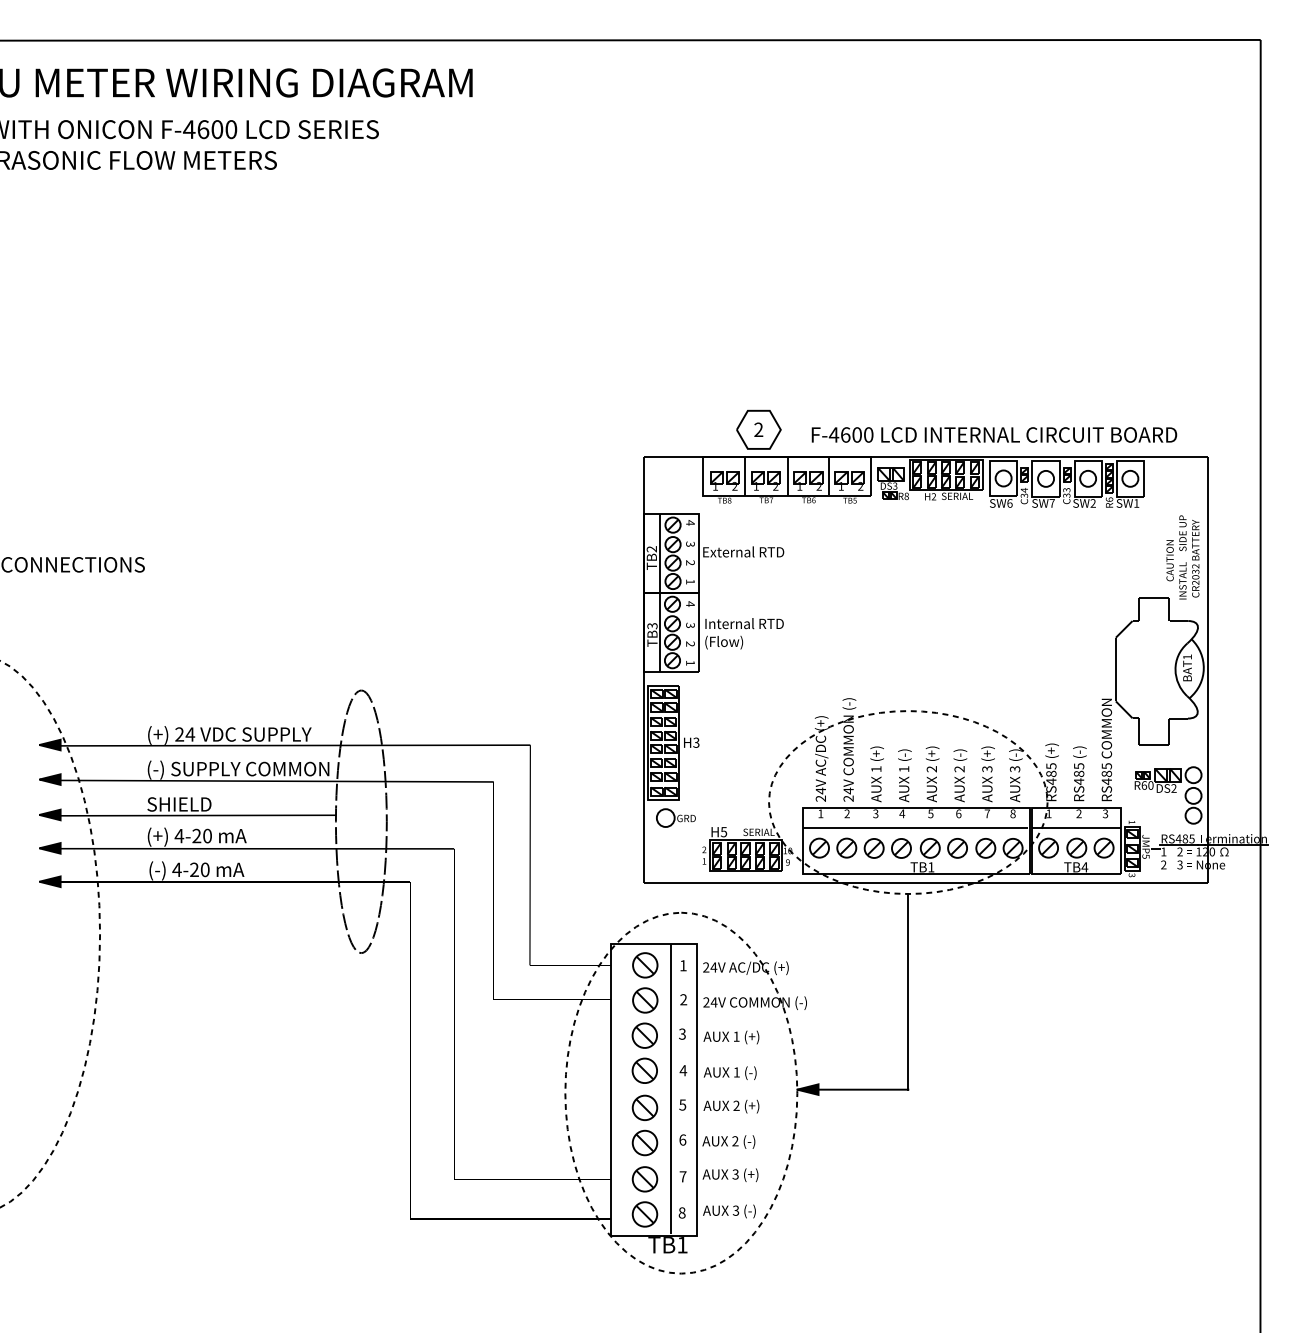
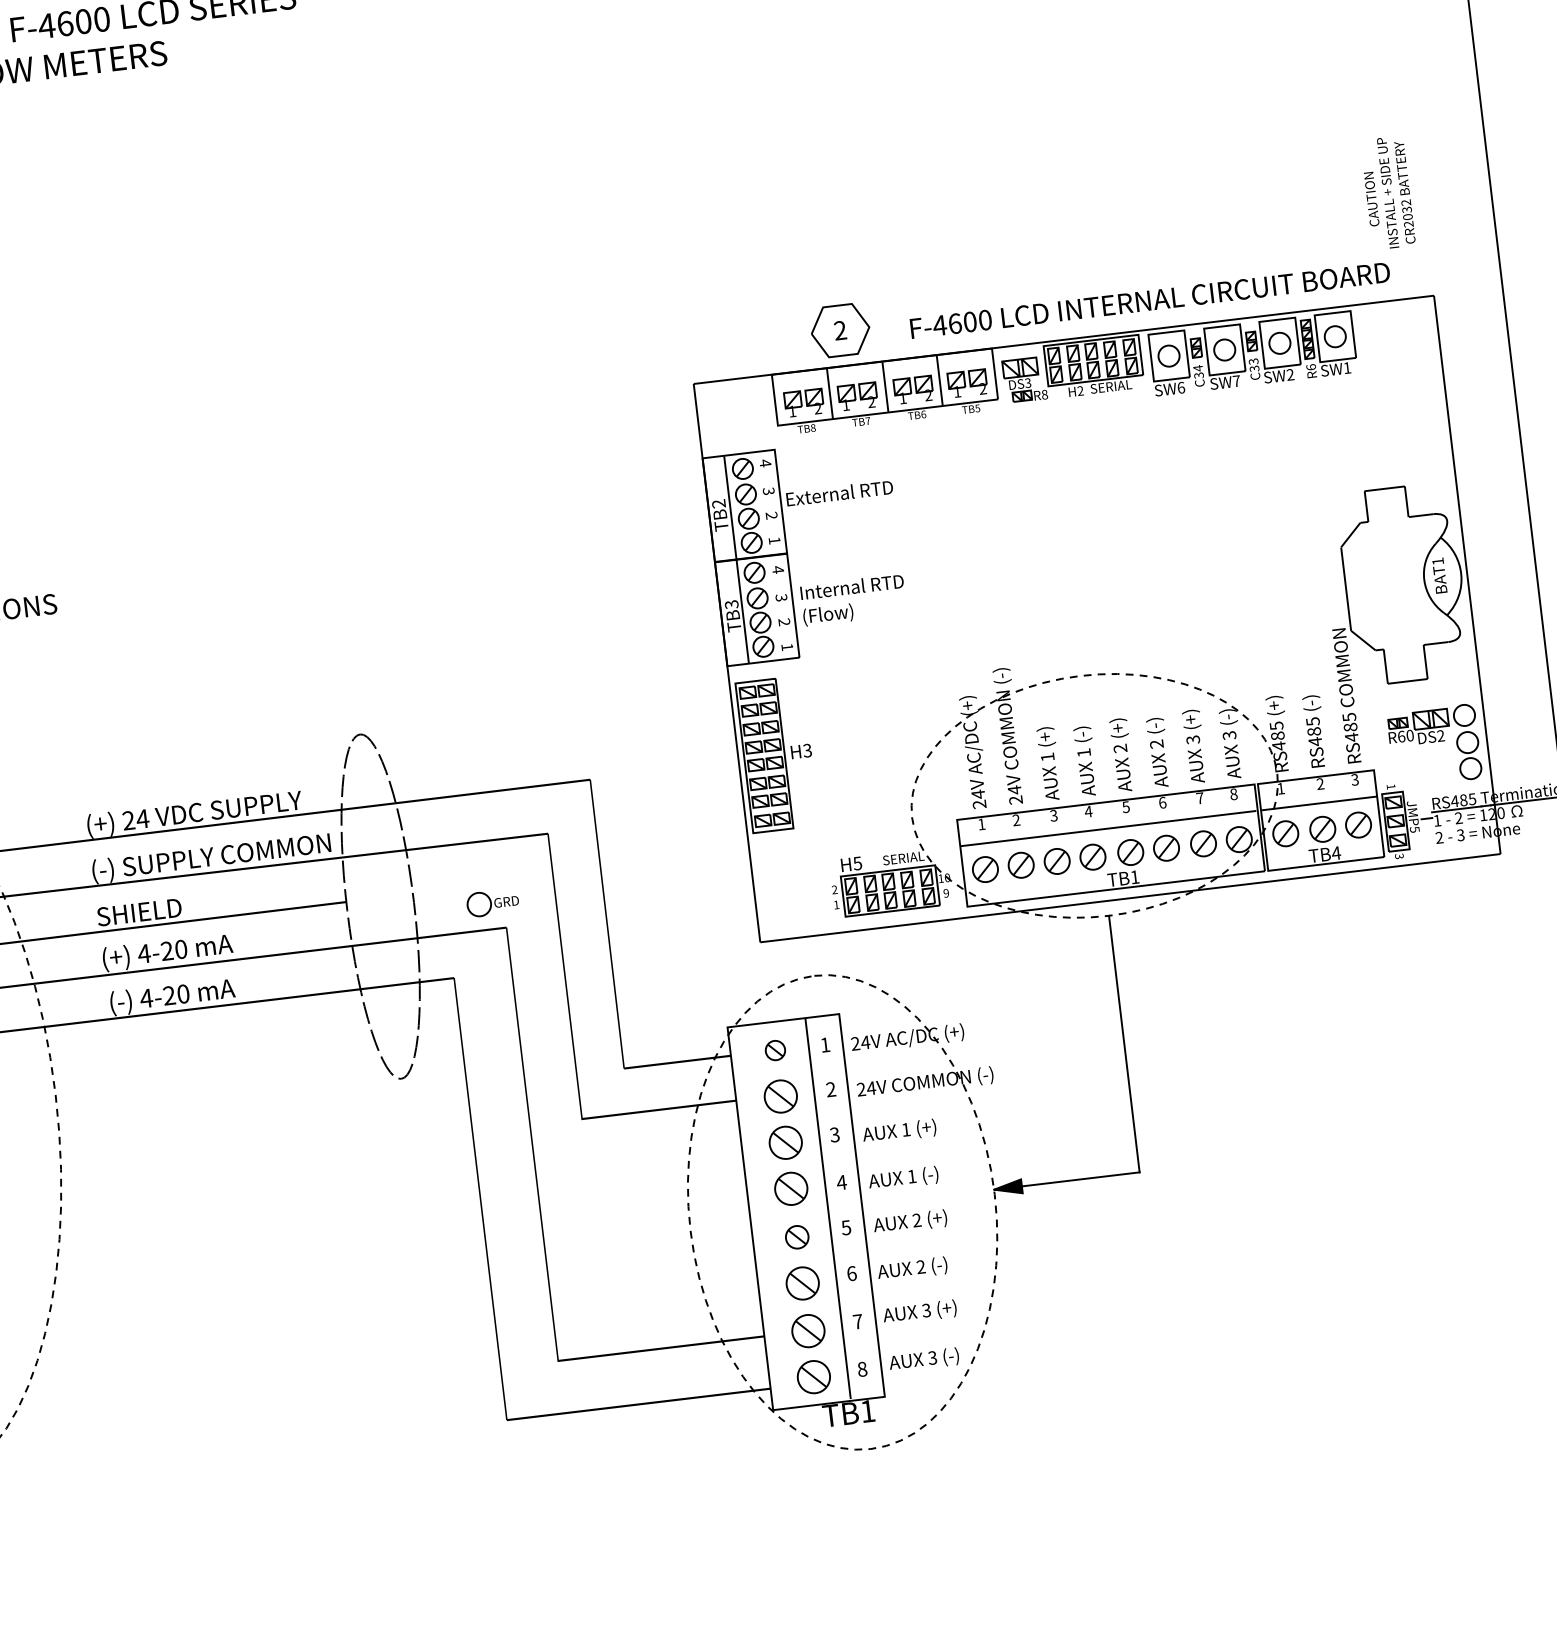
text: (1182, 557) -> (1387, 193), moved
part: (675, 817) -> (492, 902), moved
part: (645, 965) -> (775, 1050), size x0.6
part: (644, 1107) -> (796, 1236), size x0.7

